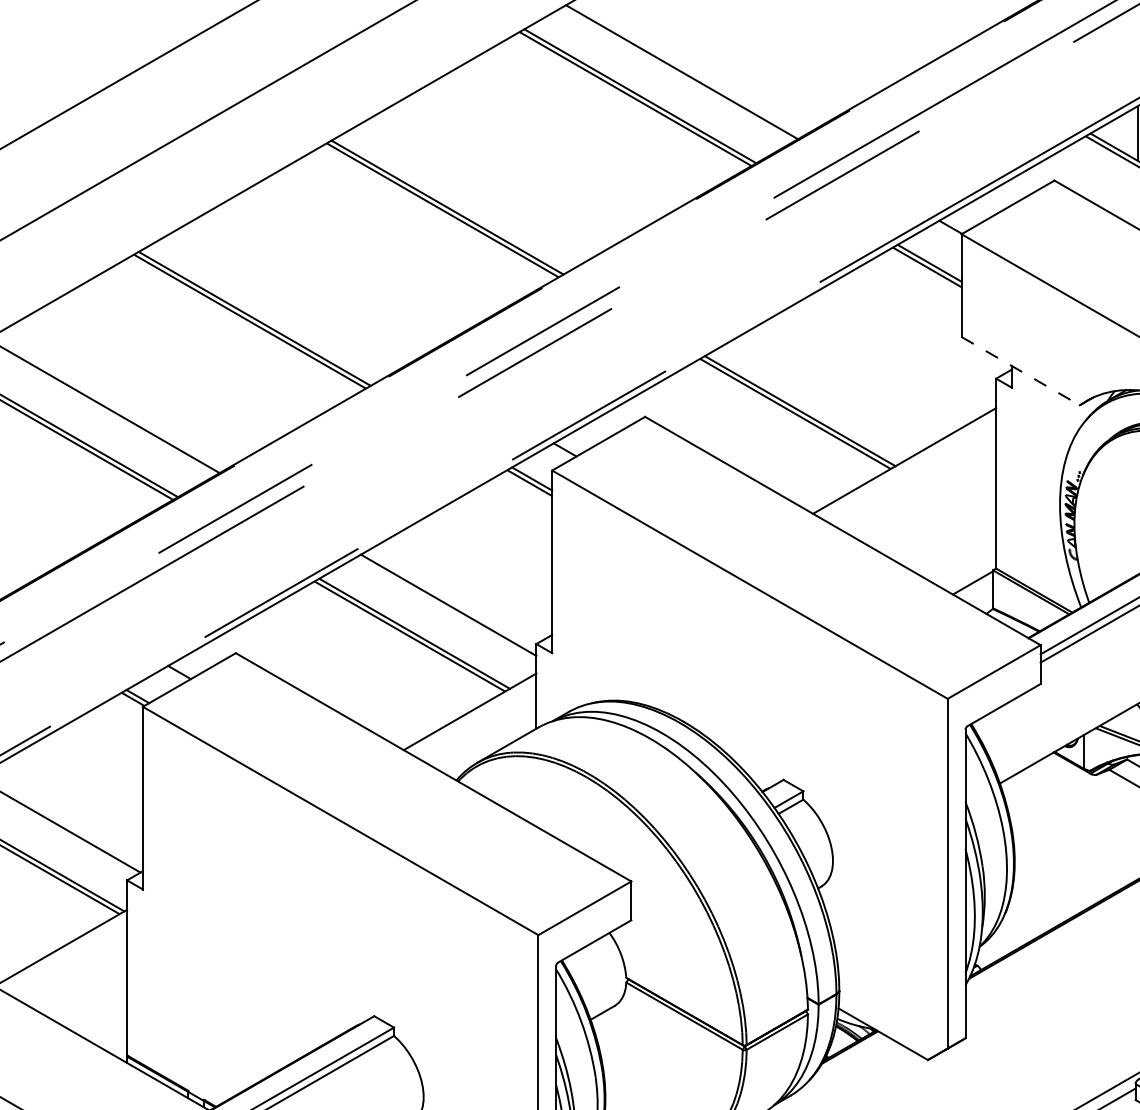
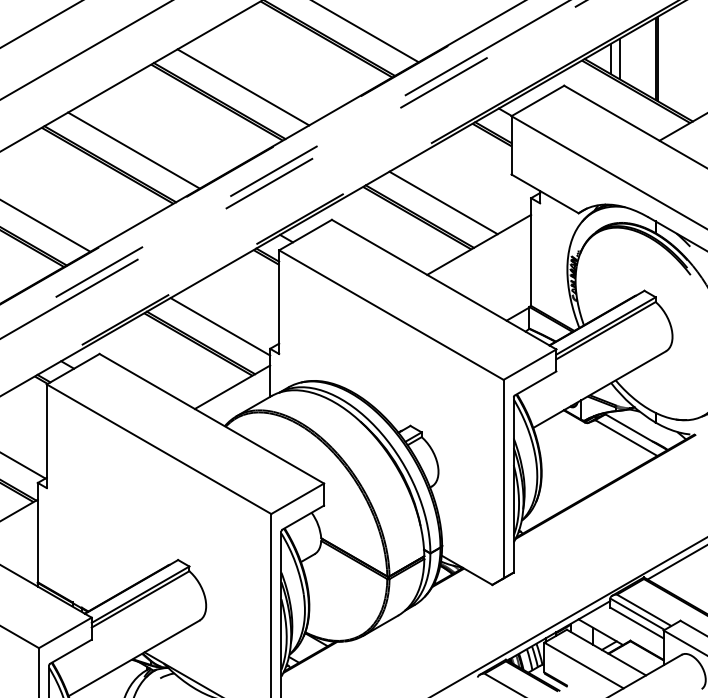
line: (489, 183) -> (243, 87), added
line: (295, 294) -> (133, 150), added
line: (1021, 370) -> (545, 193), dashed -> solid
line: (841, 386) -> (443, 202), added

